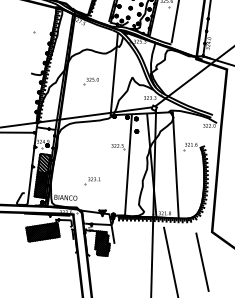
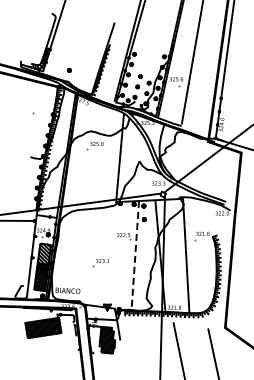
part: (90, 82) -> (94, 146), moved
line: (128, 165) -> (135, 256), solid -> dashed
part: (92, 181) -> (100, 263), moved

